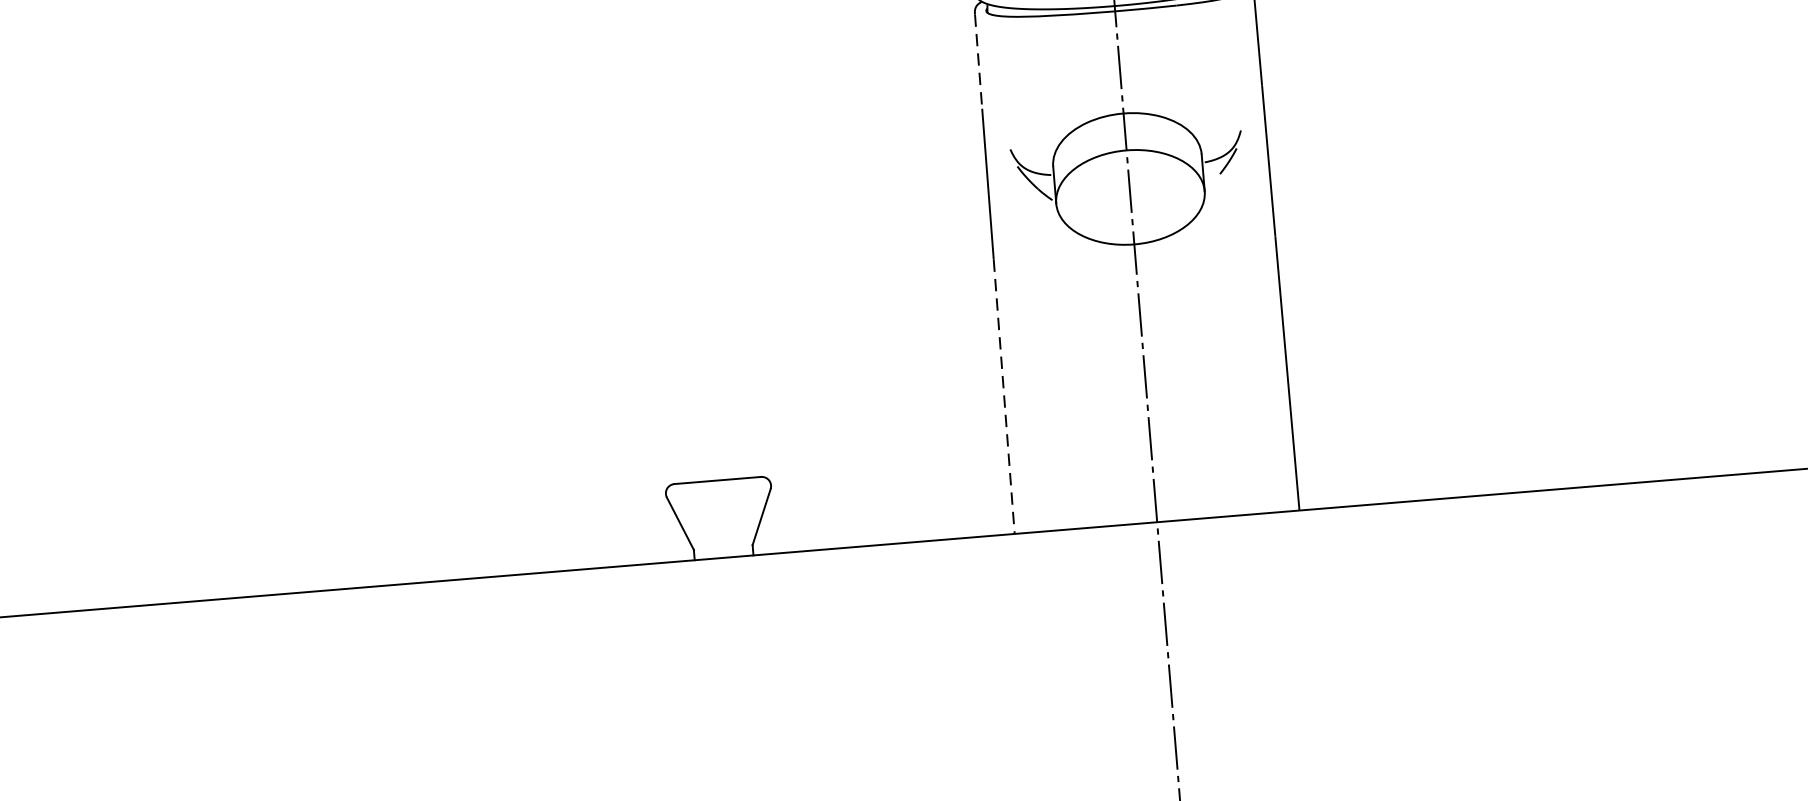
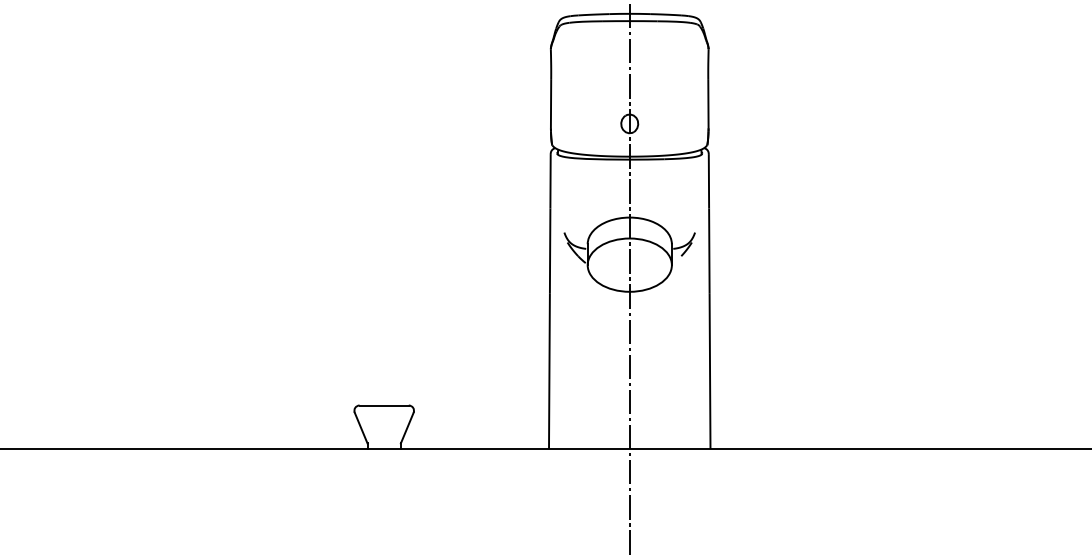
line: (978, 61) -> (550, 181), dashed -> solid
line: (1004, 396) -> (549, 371), dashed -> solid

